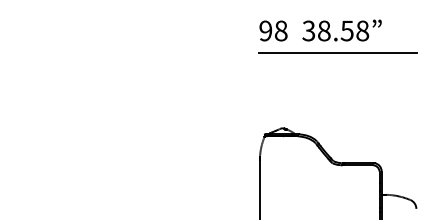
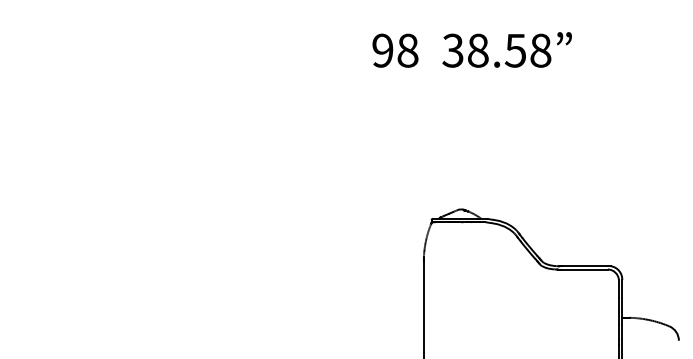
text: (320, 30) -> (472, 49), moved
line: (337, 53) -> (550, 87), removed

